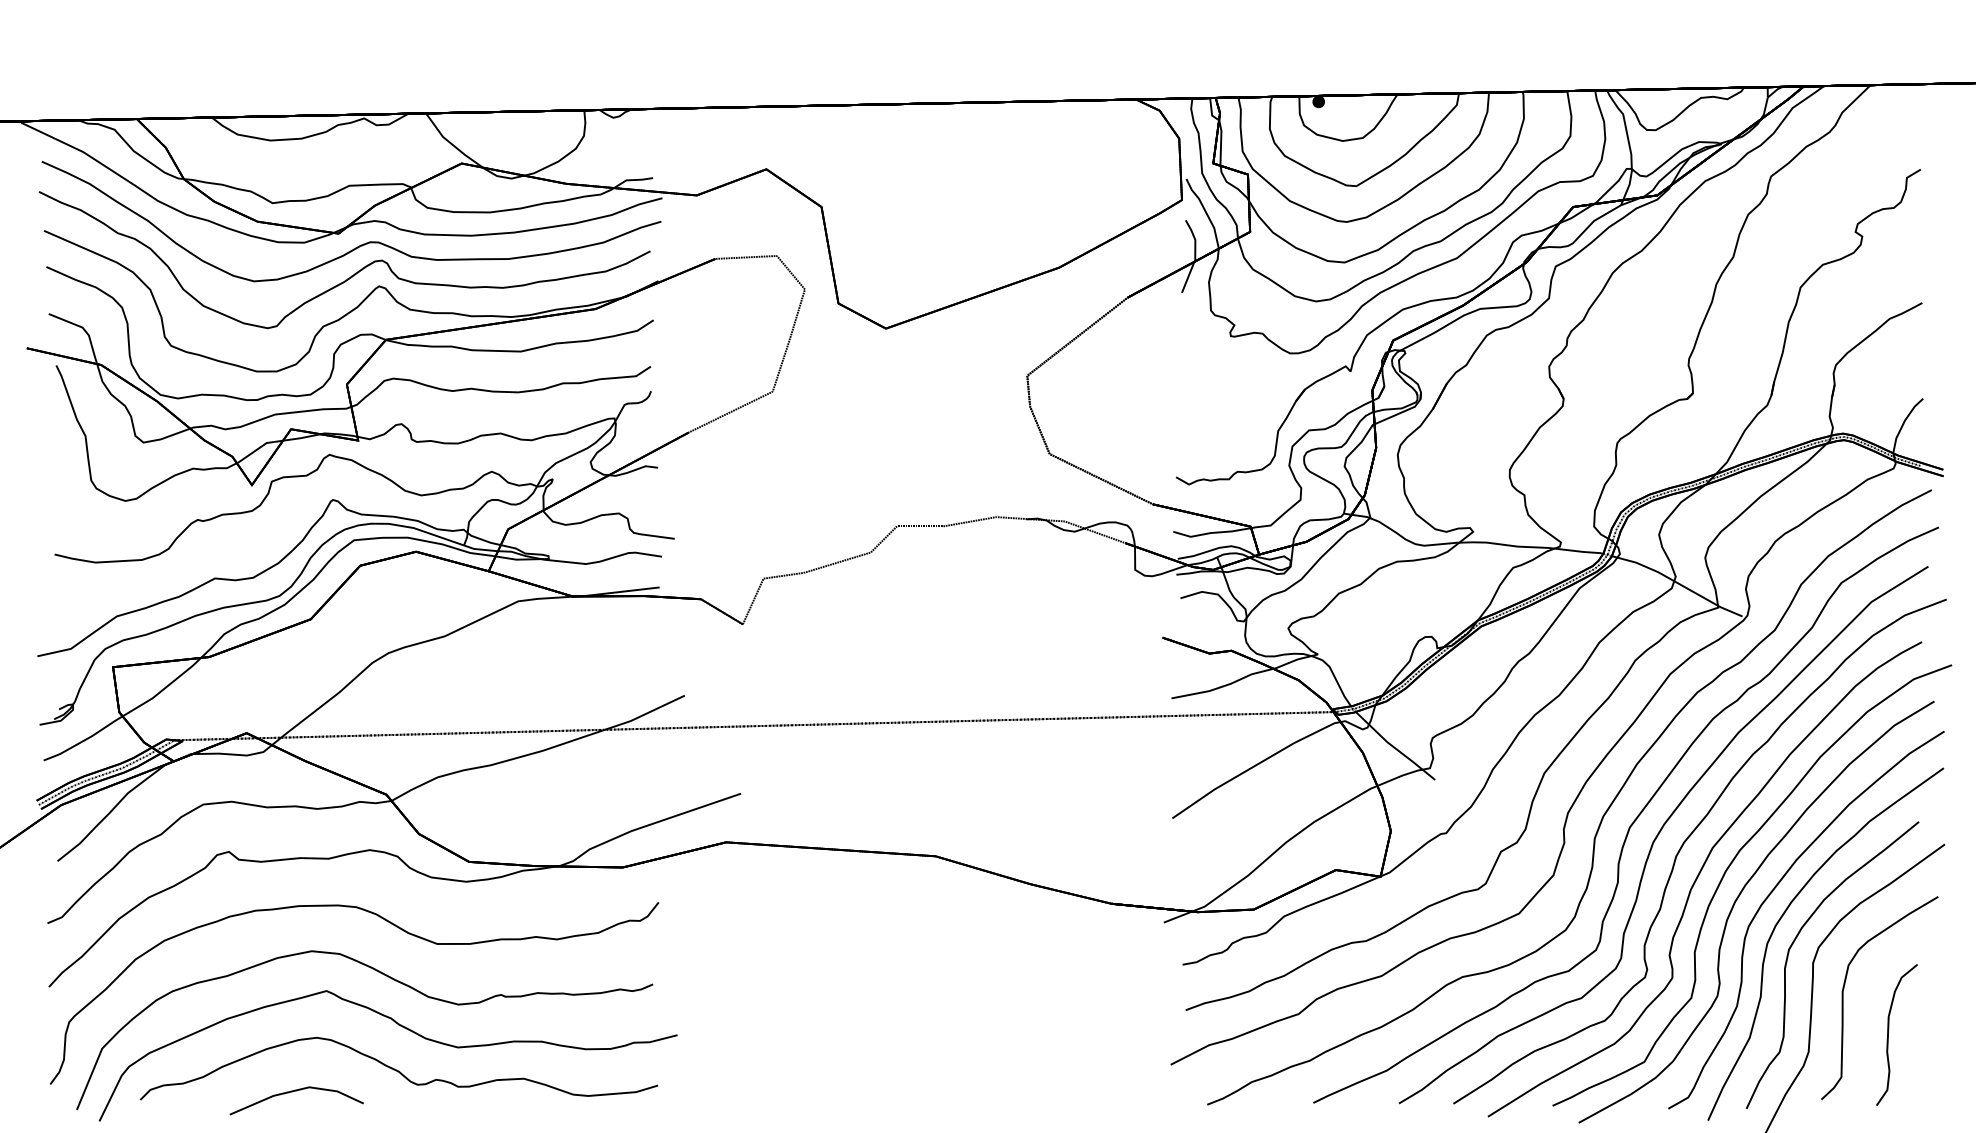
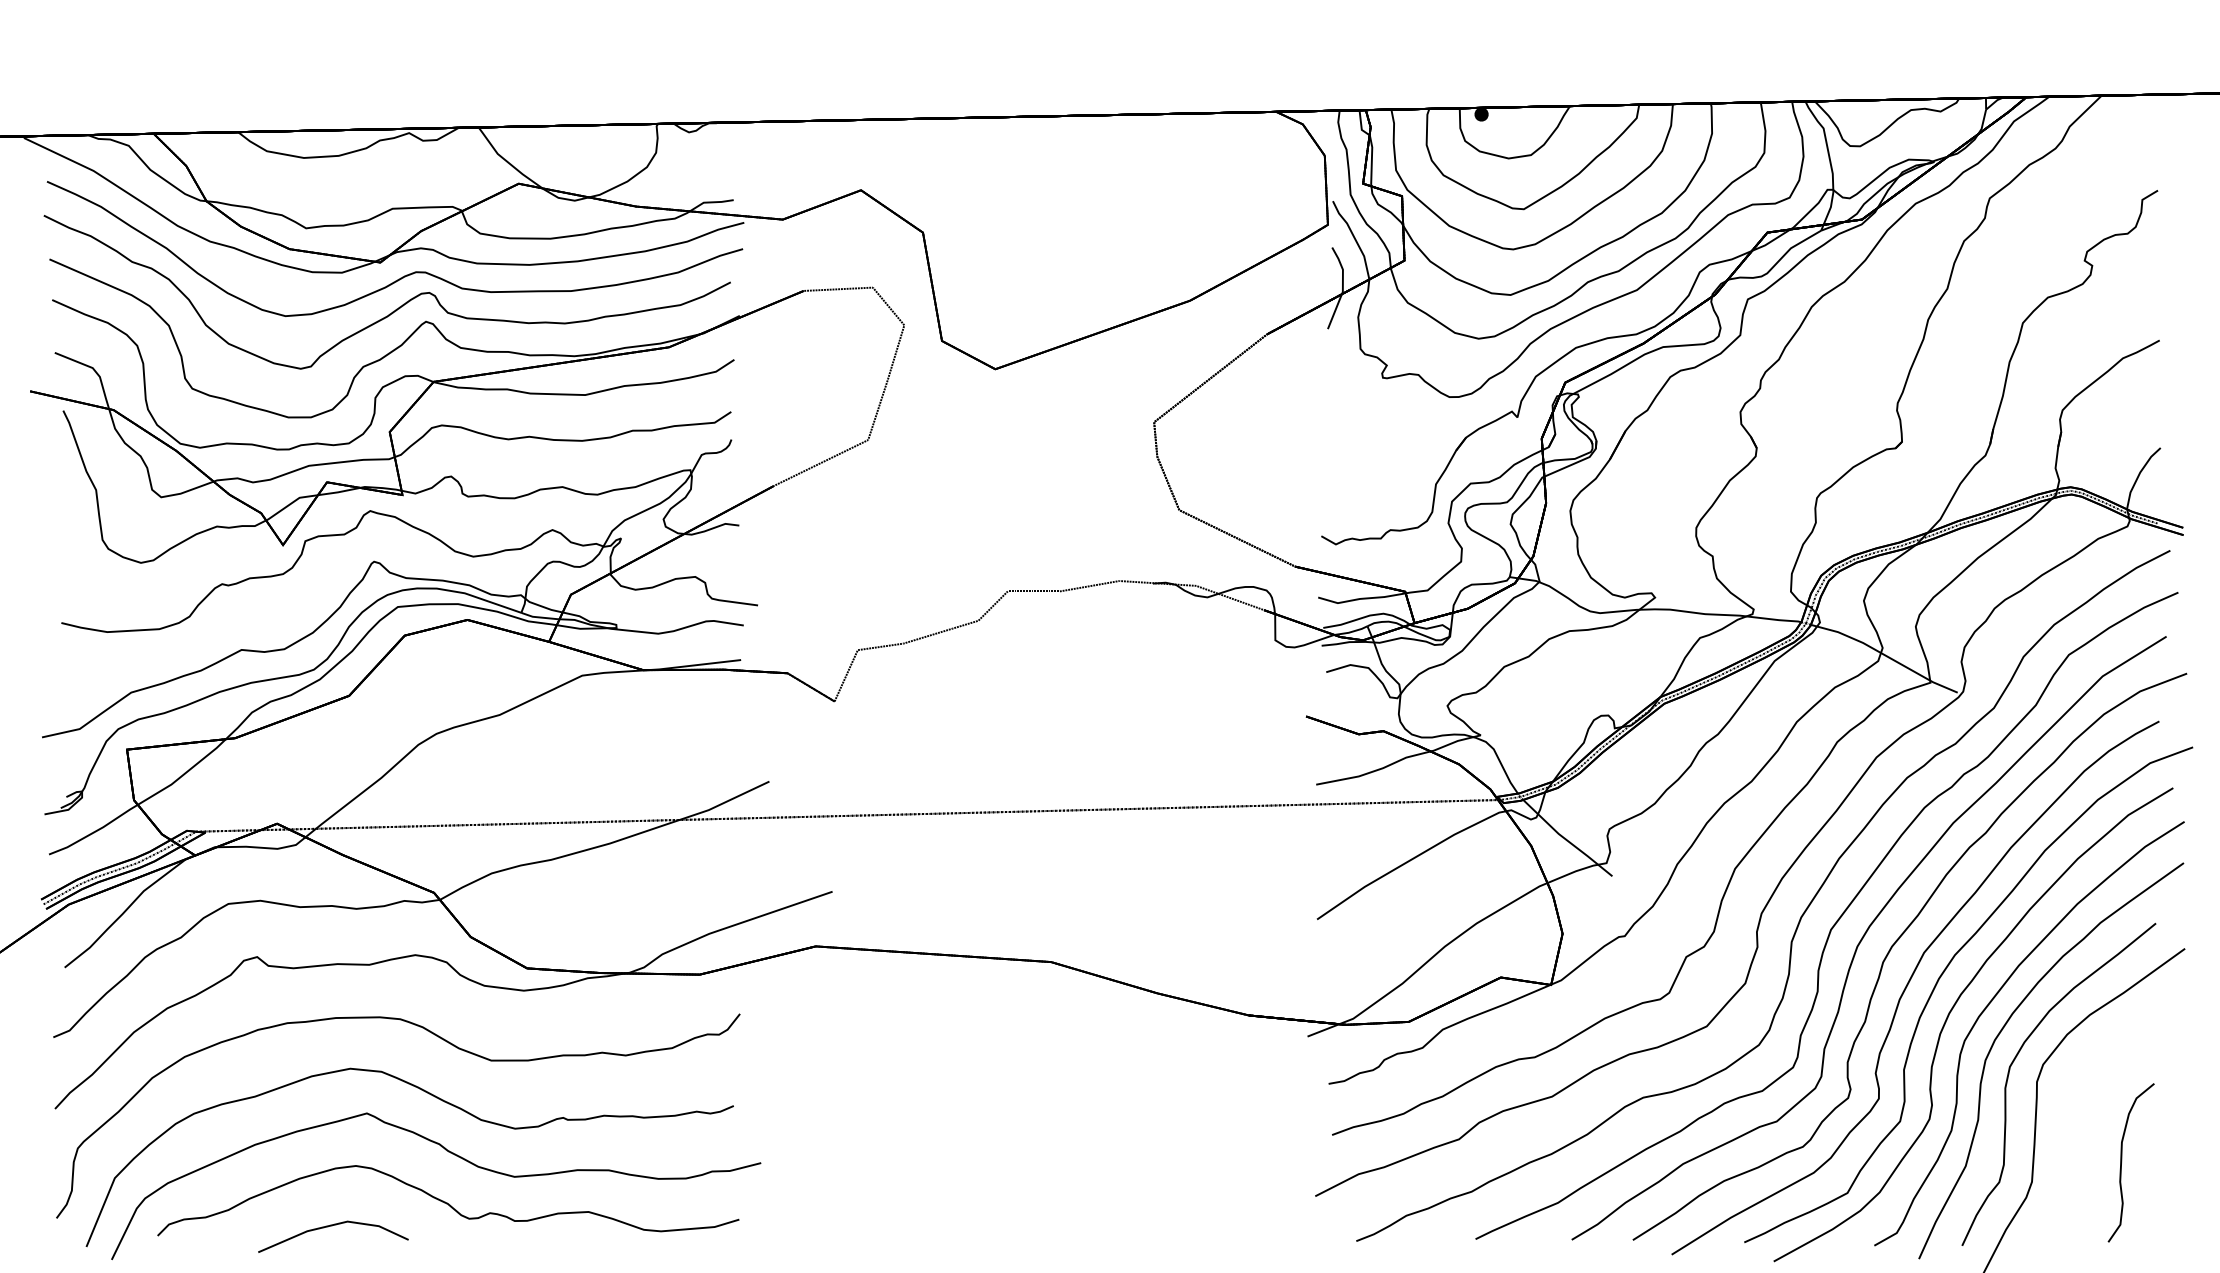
part: (1843, 998) -> (2071, 1121), removed

